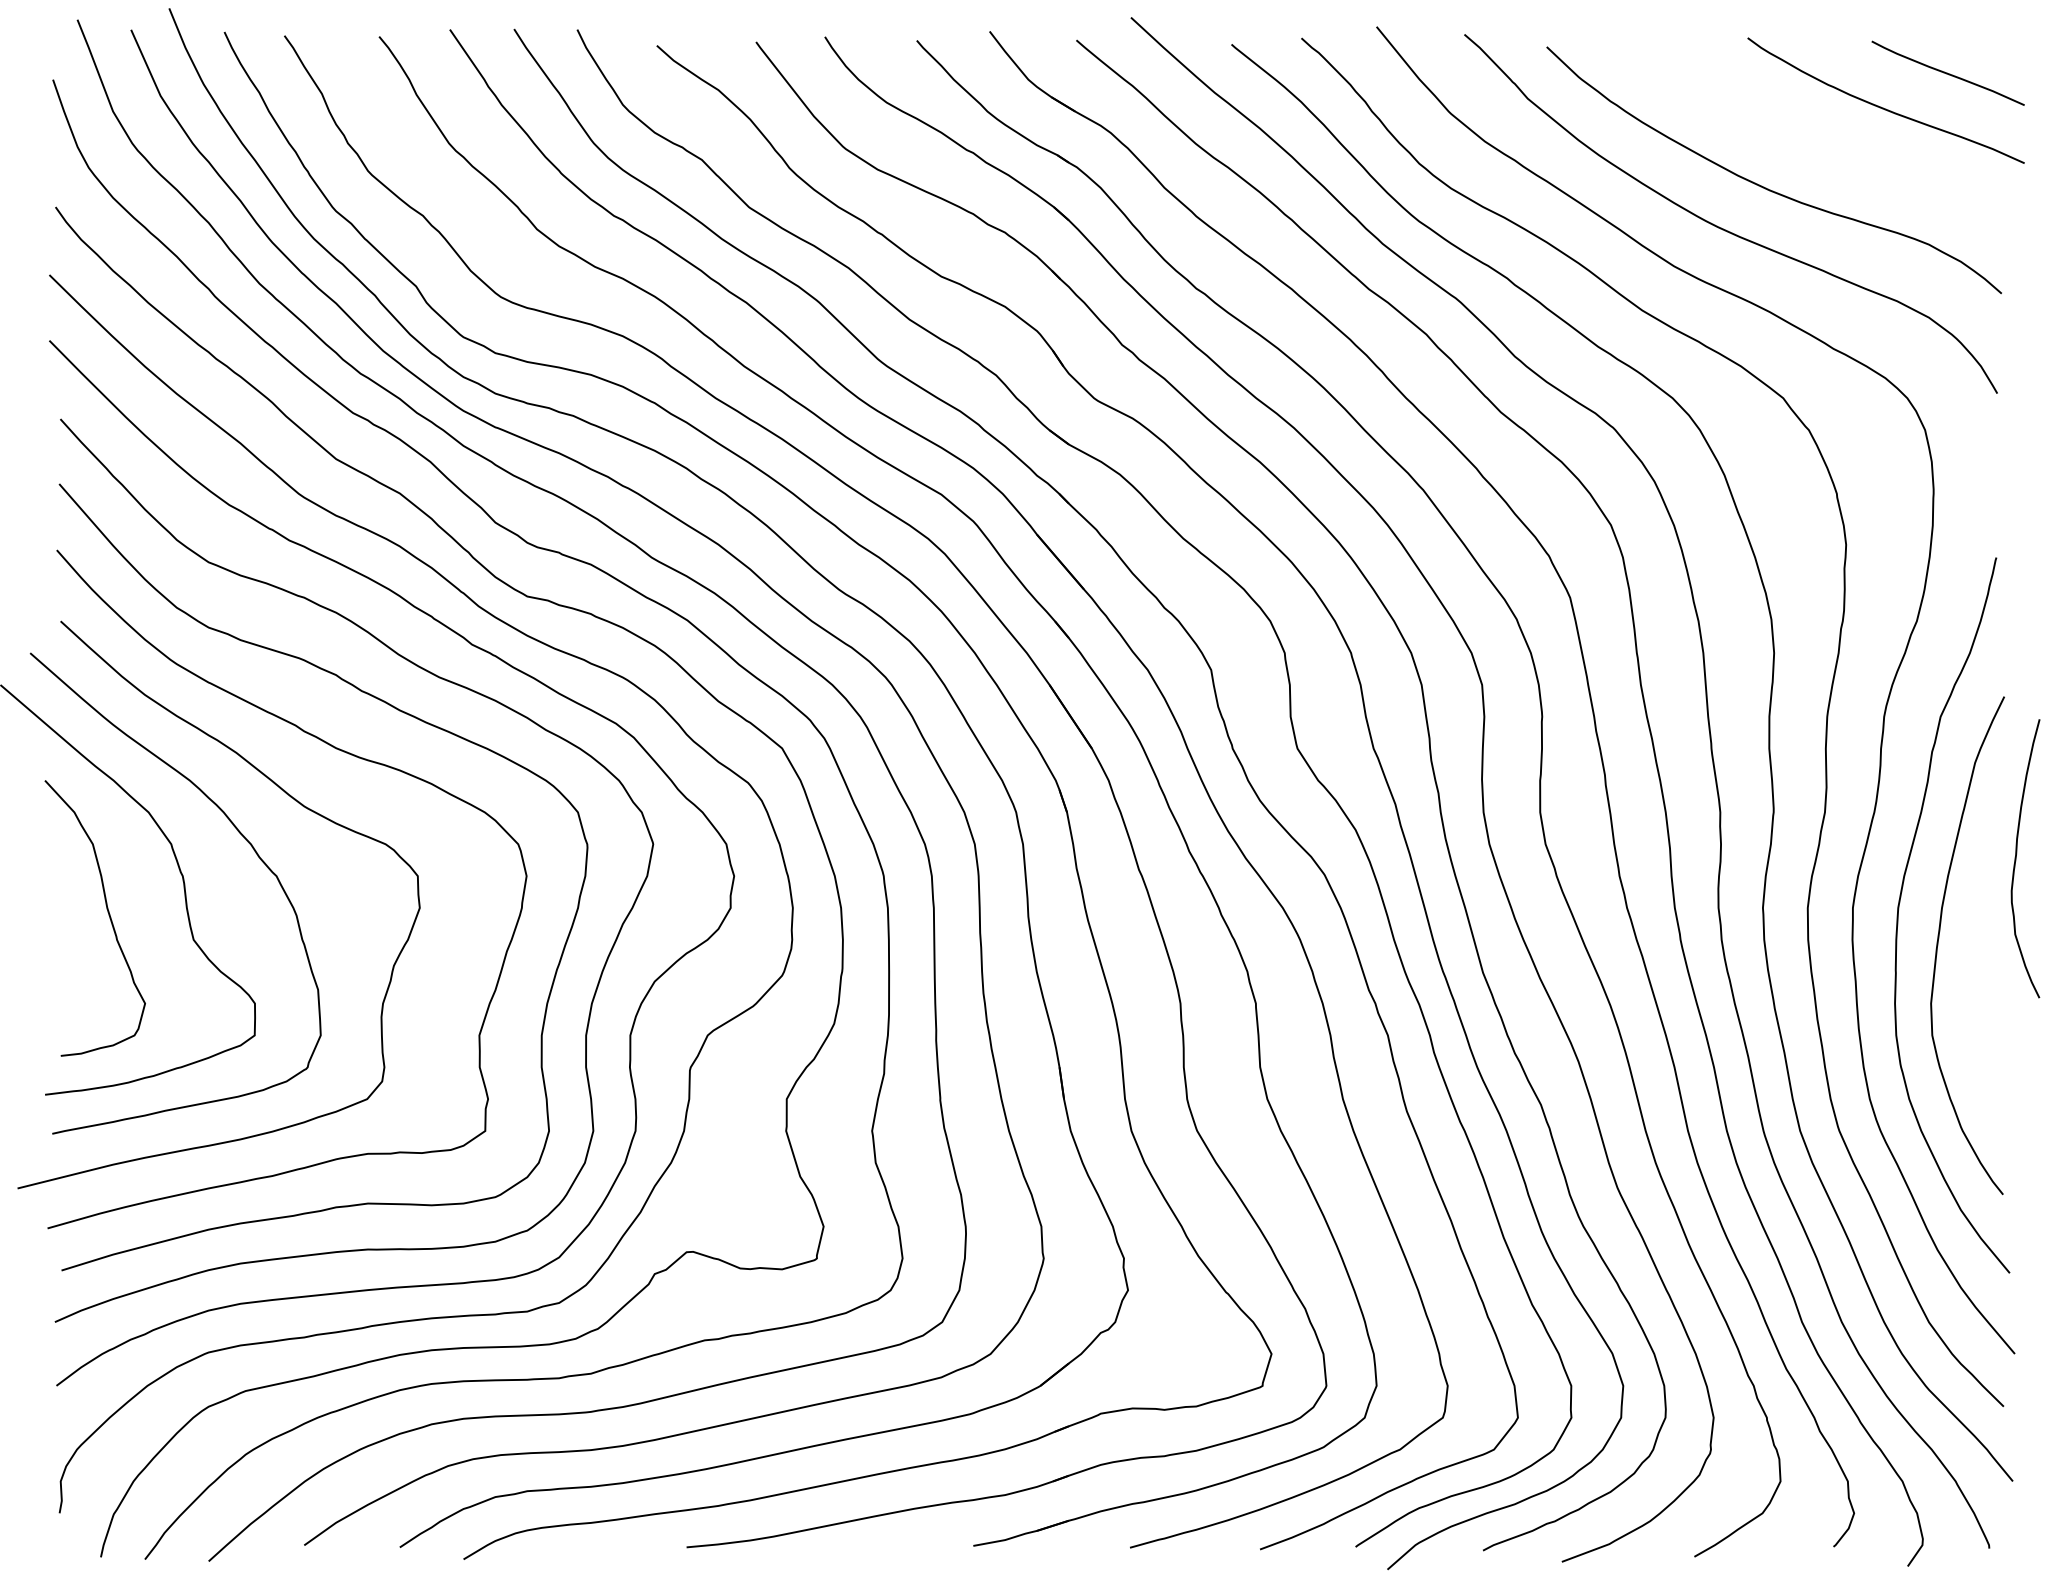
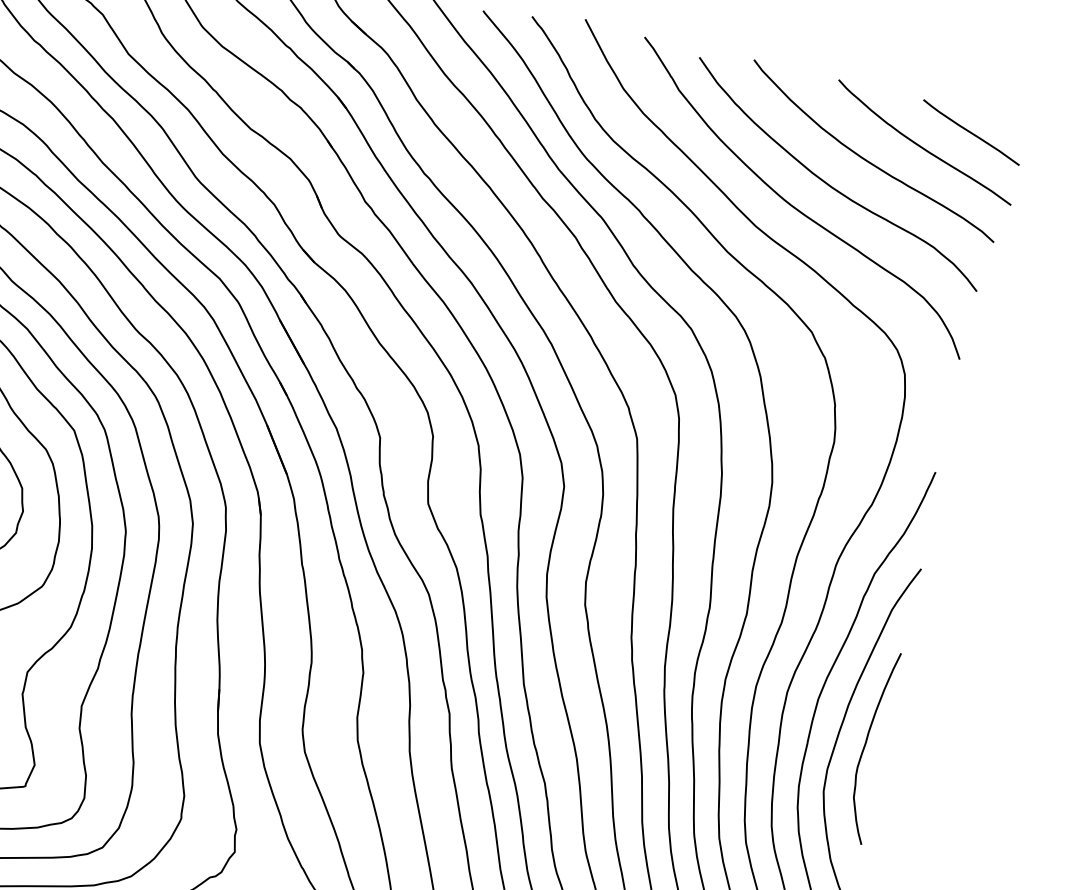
curve: (1812, 142) -> (868, 160), added
curve: (2016, 858) -> (865, 745), moved

